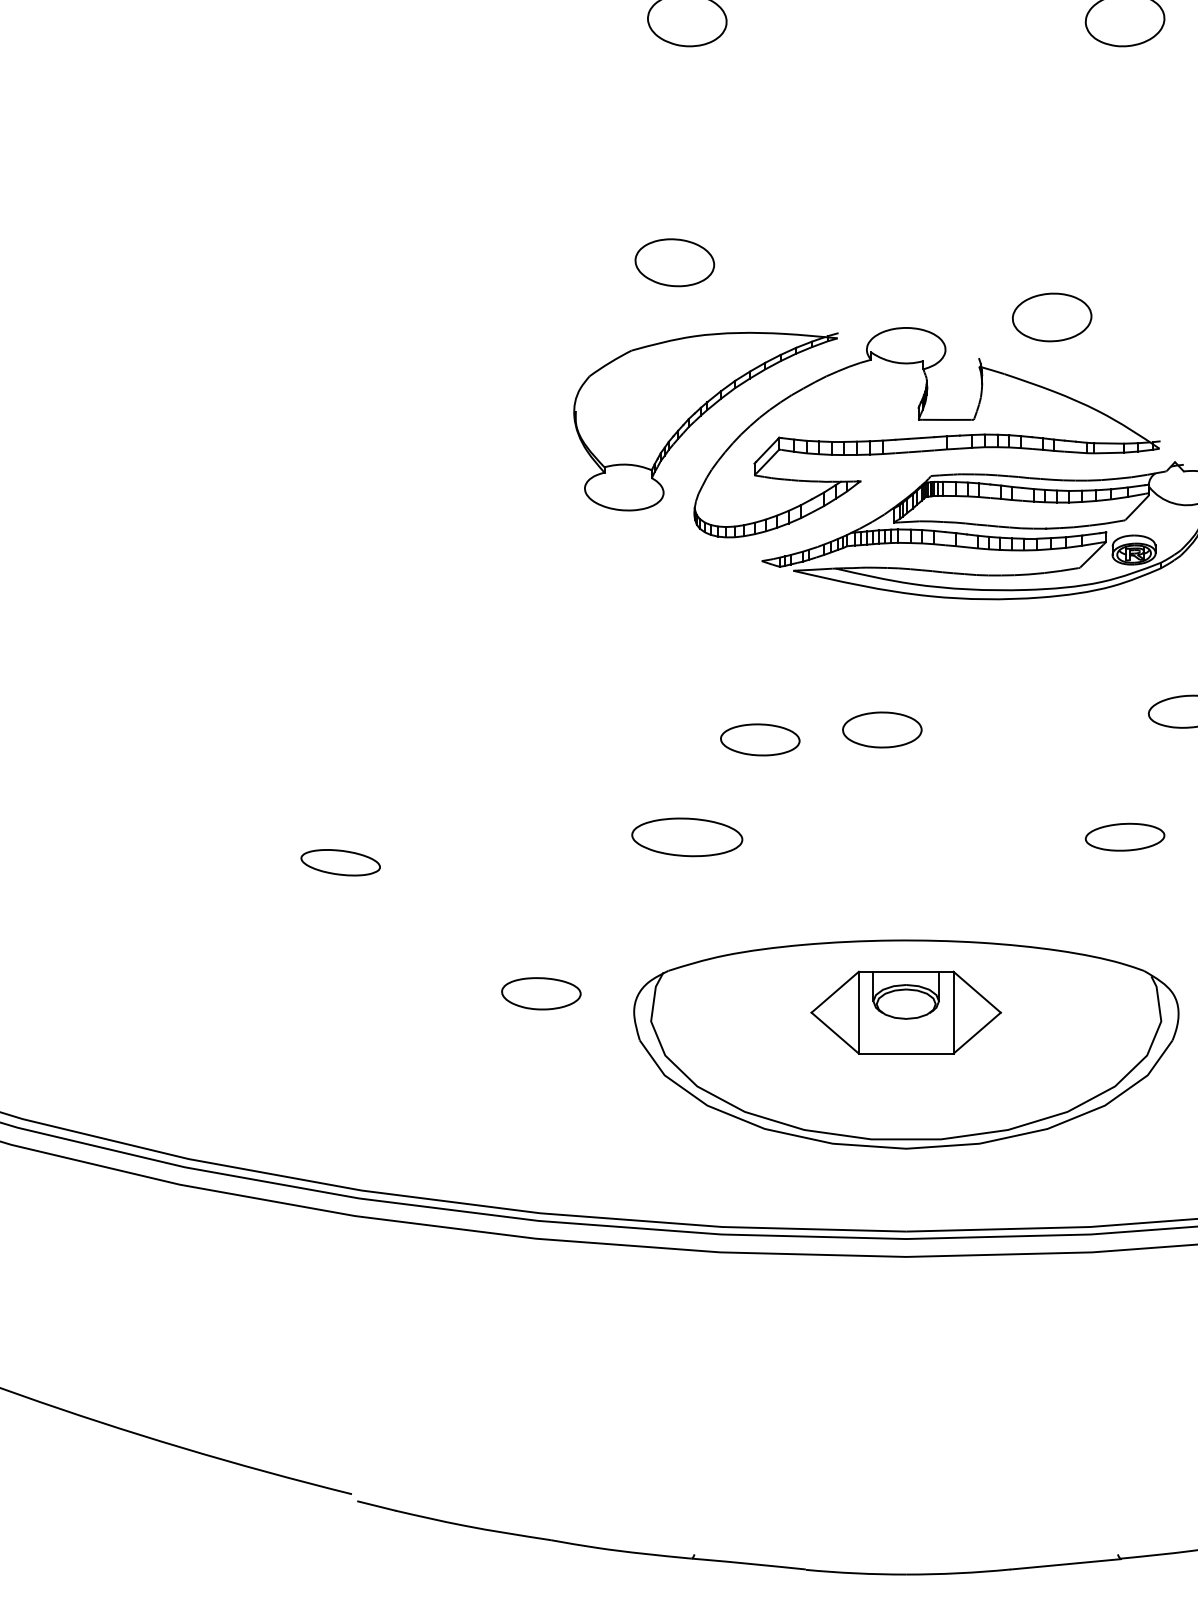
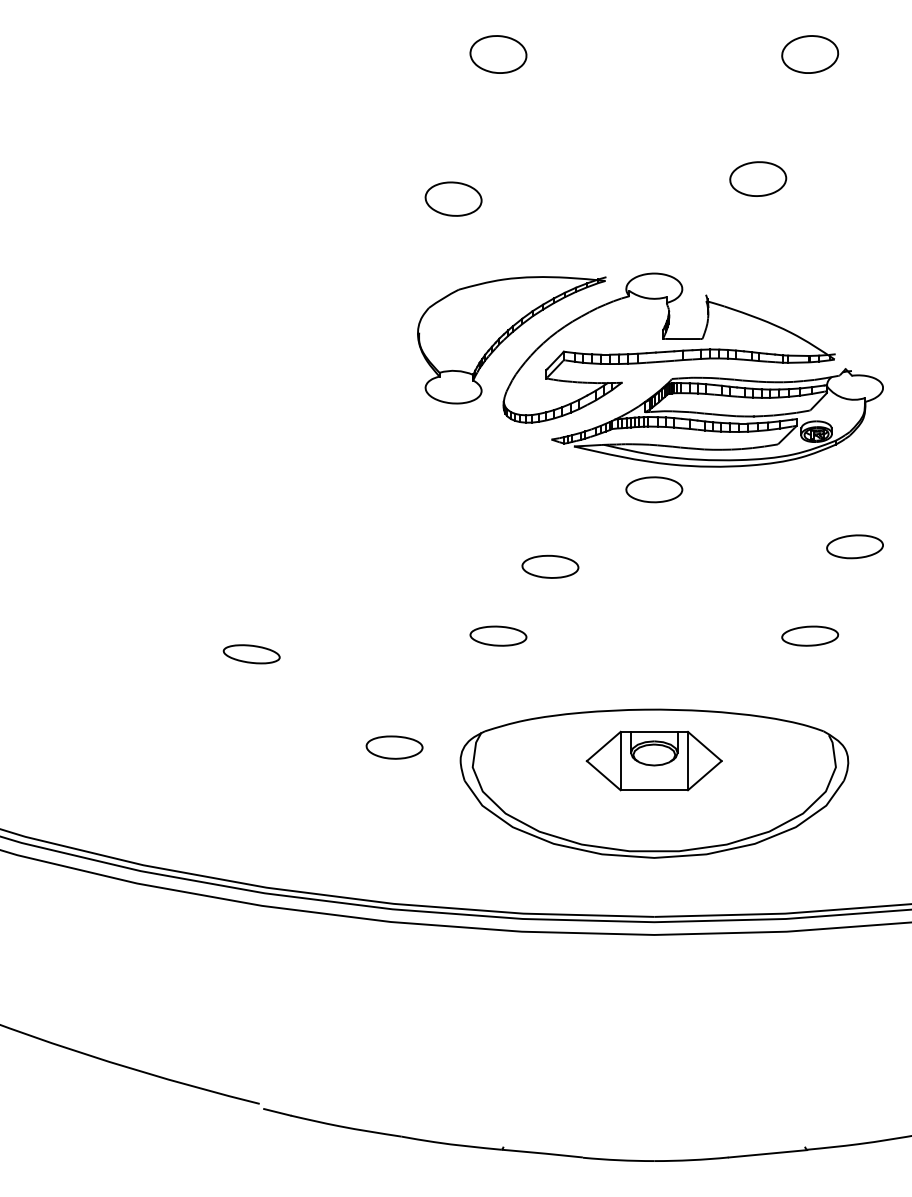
part: (674, 261) -> (453, 198), moved
part: (1052, 316) -> (758, 178), moved
part: (882, 729) -> (654, 489), moved
part: (687, 836) -> (498, 635), size x0.71

